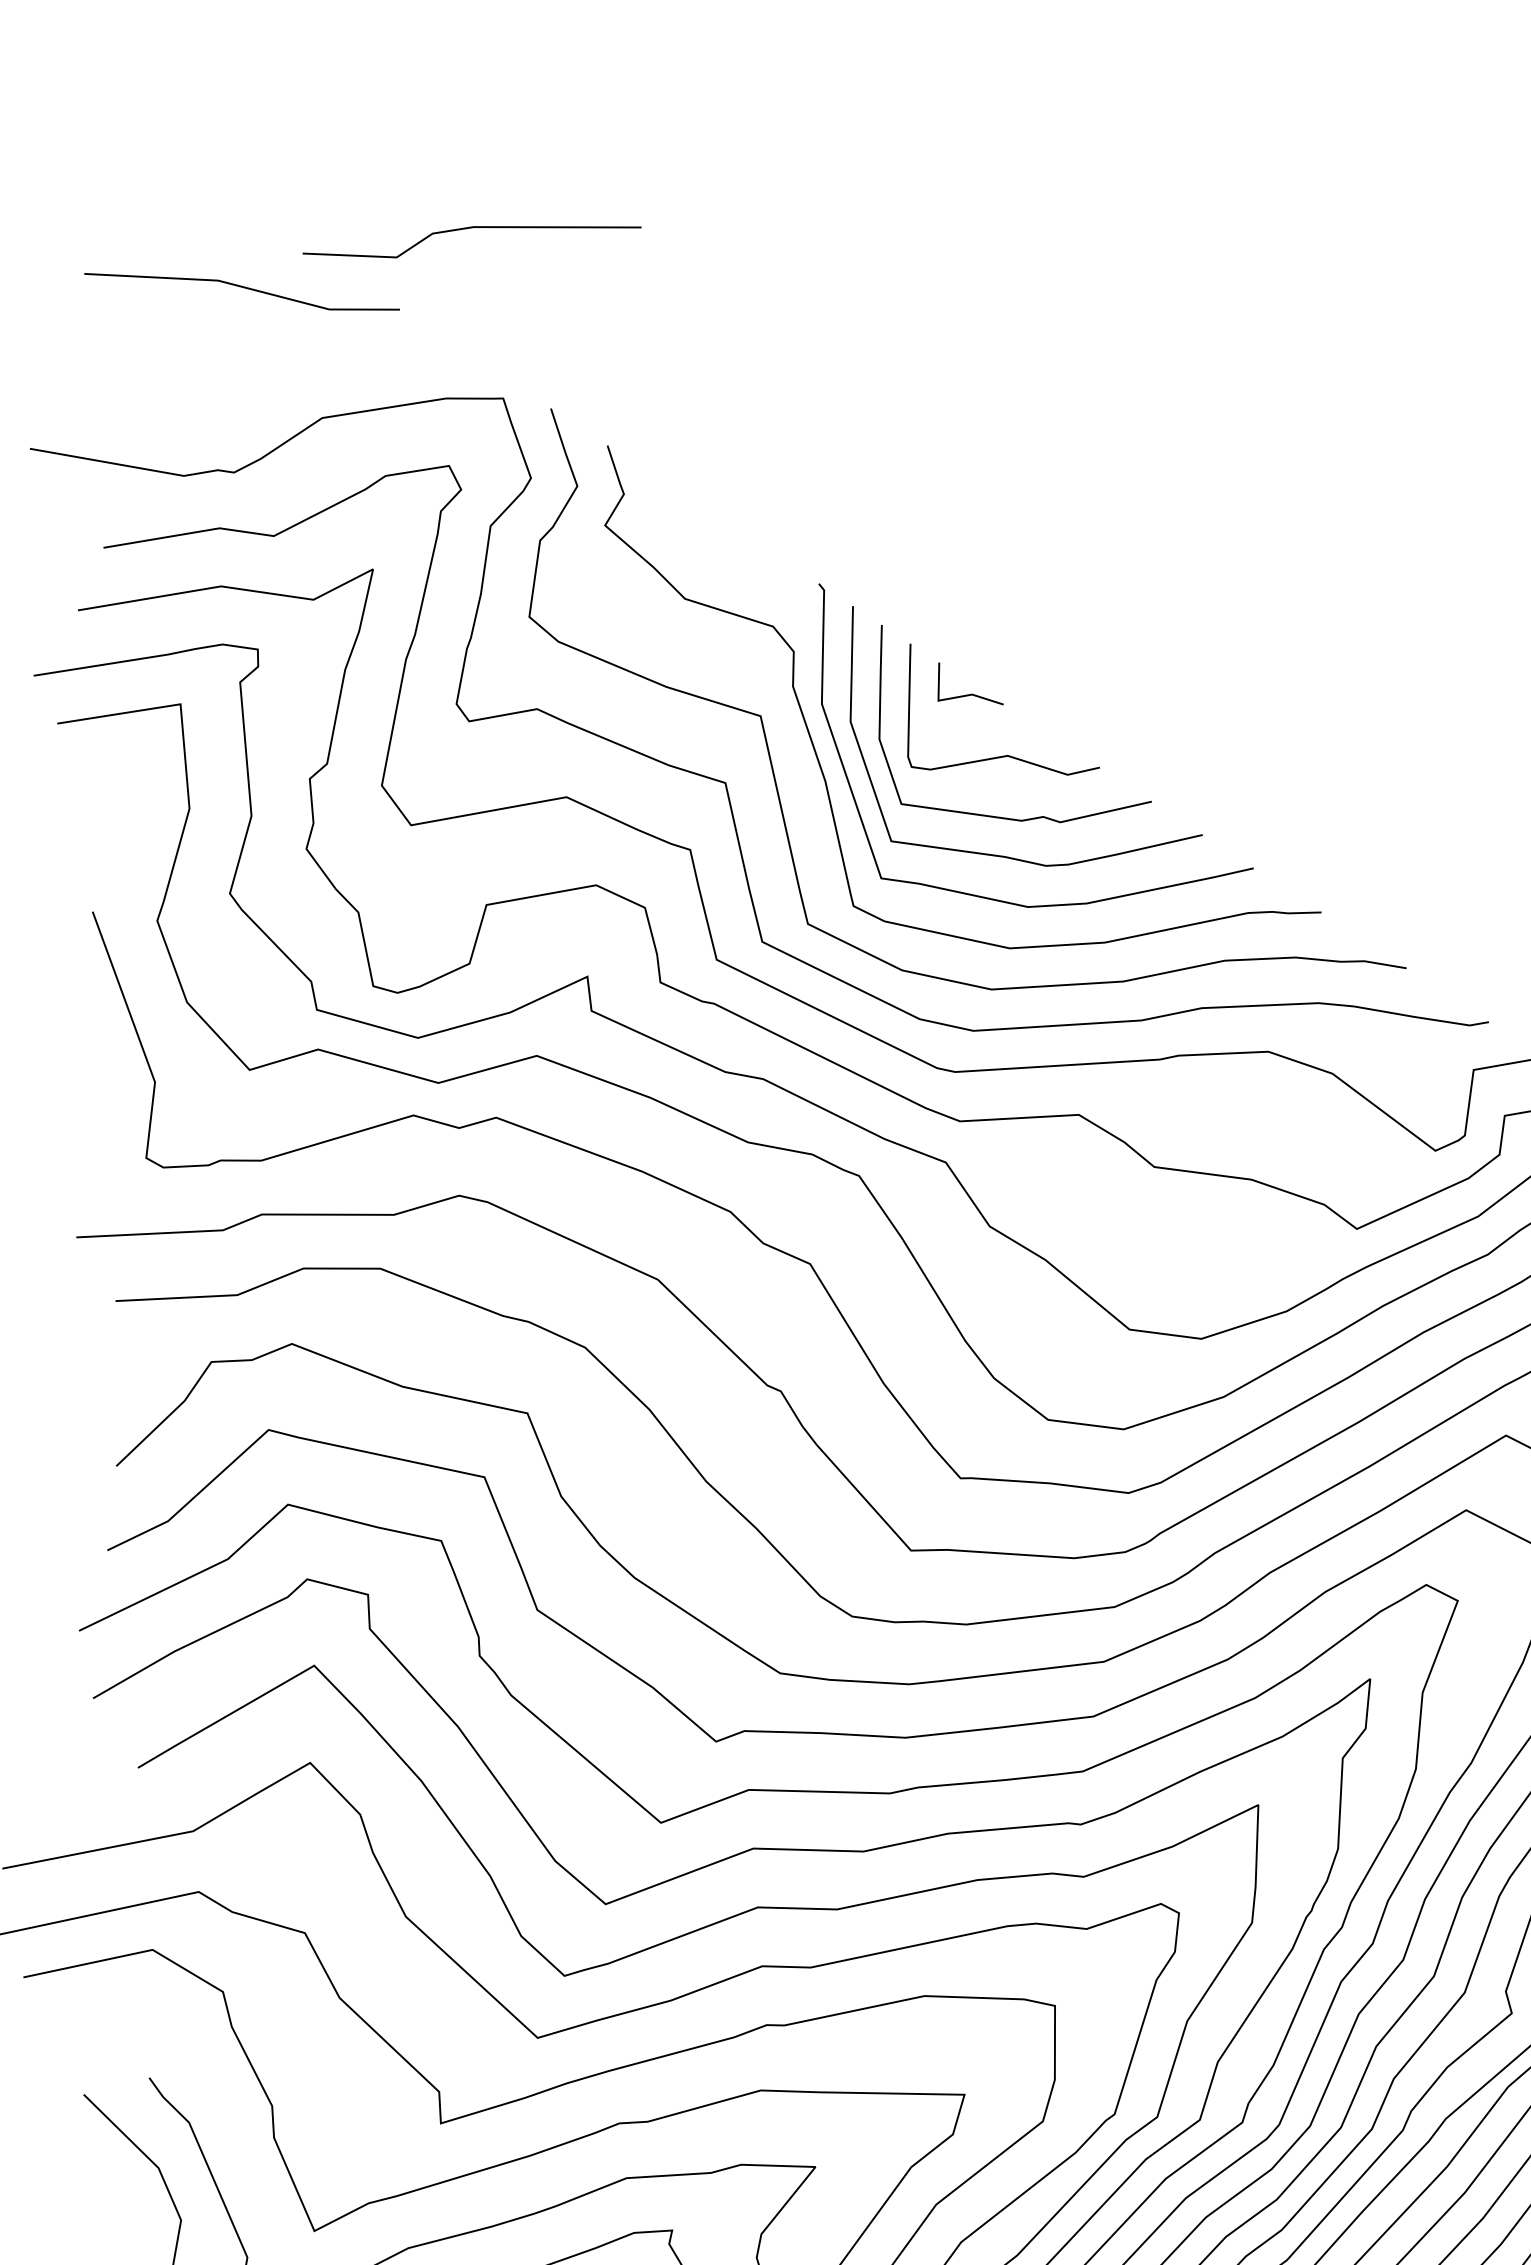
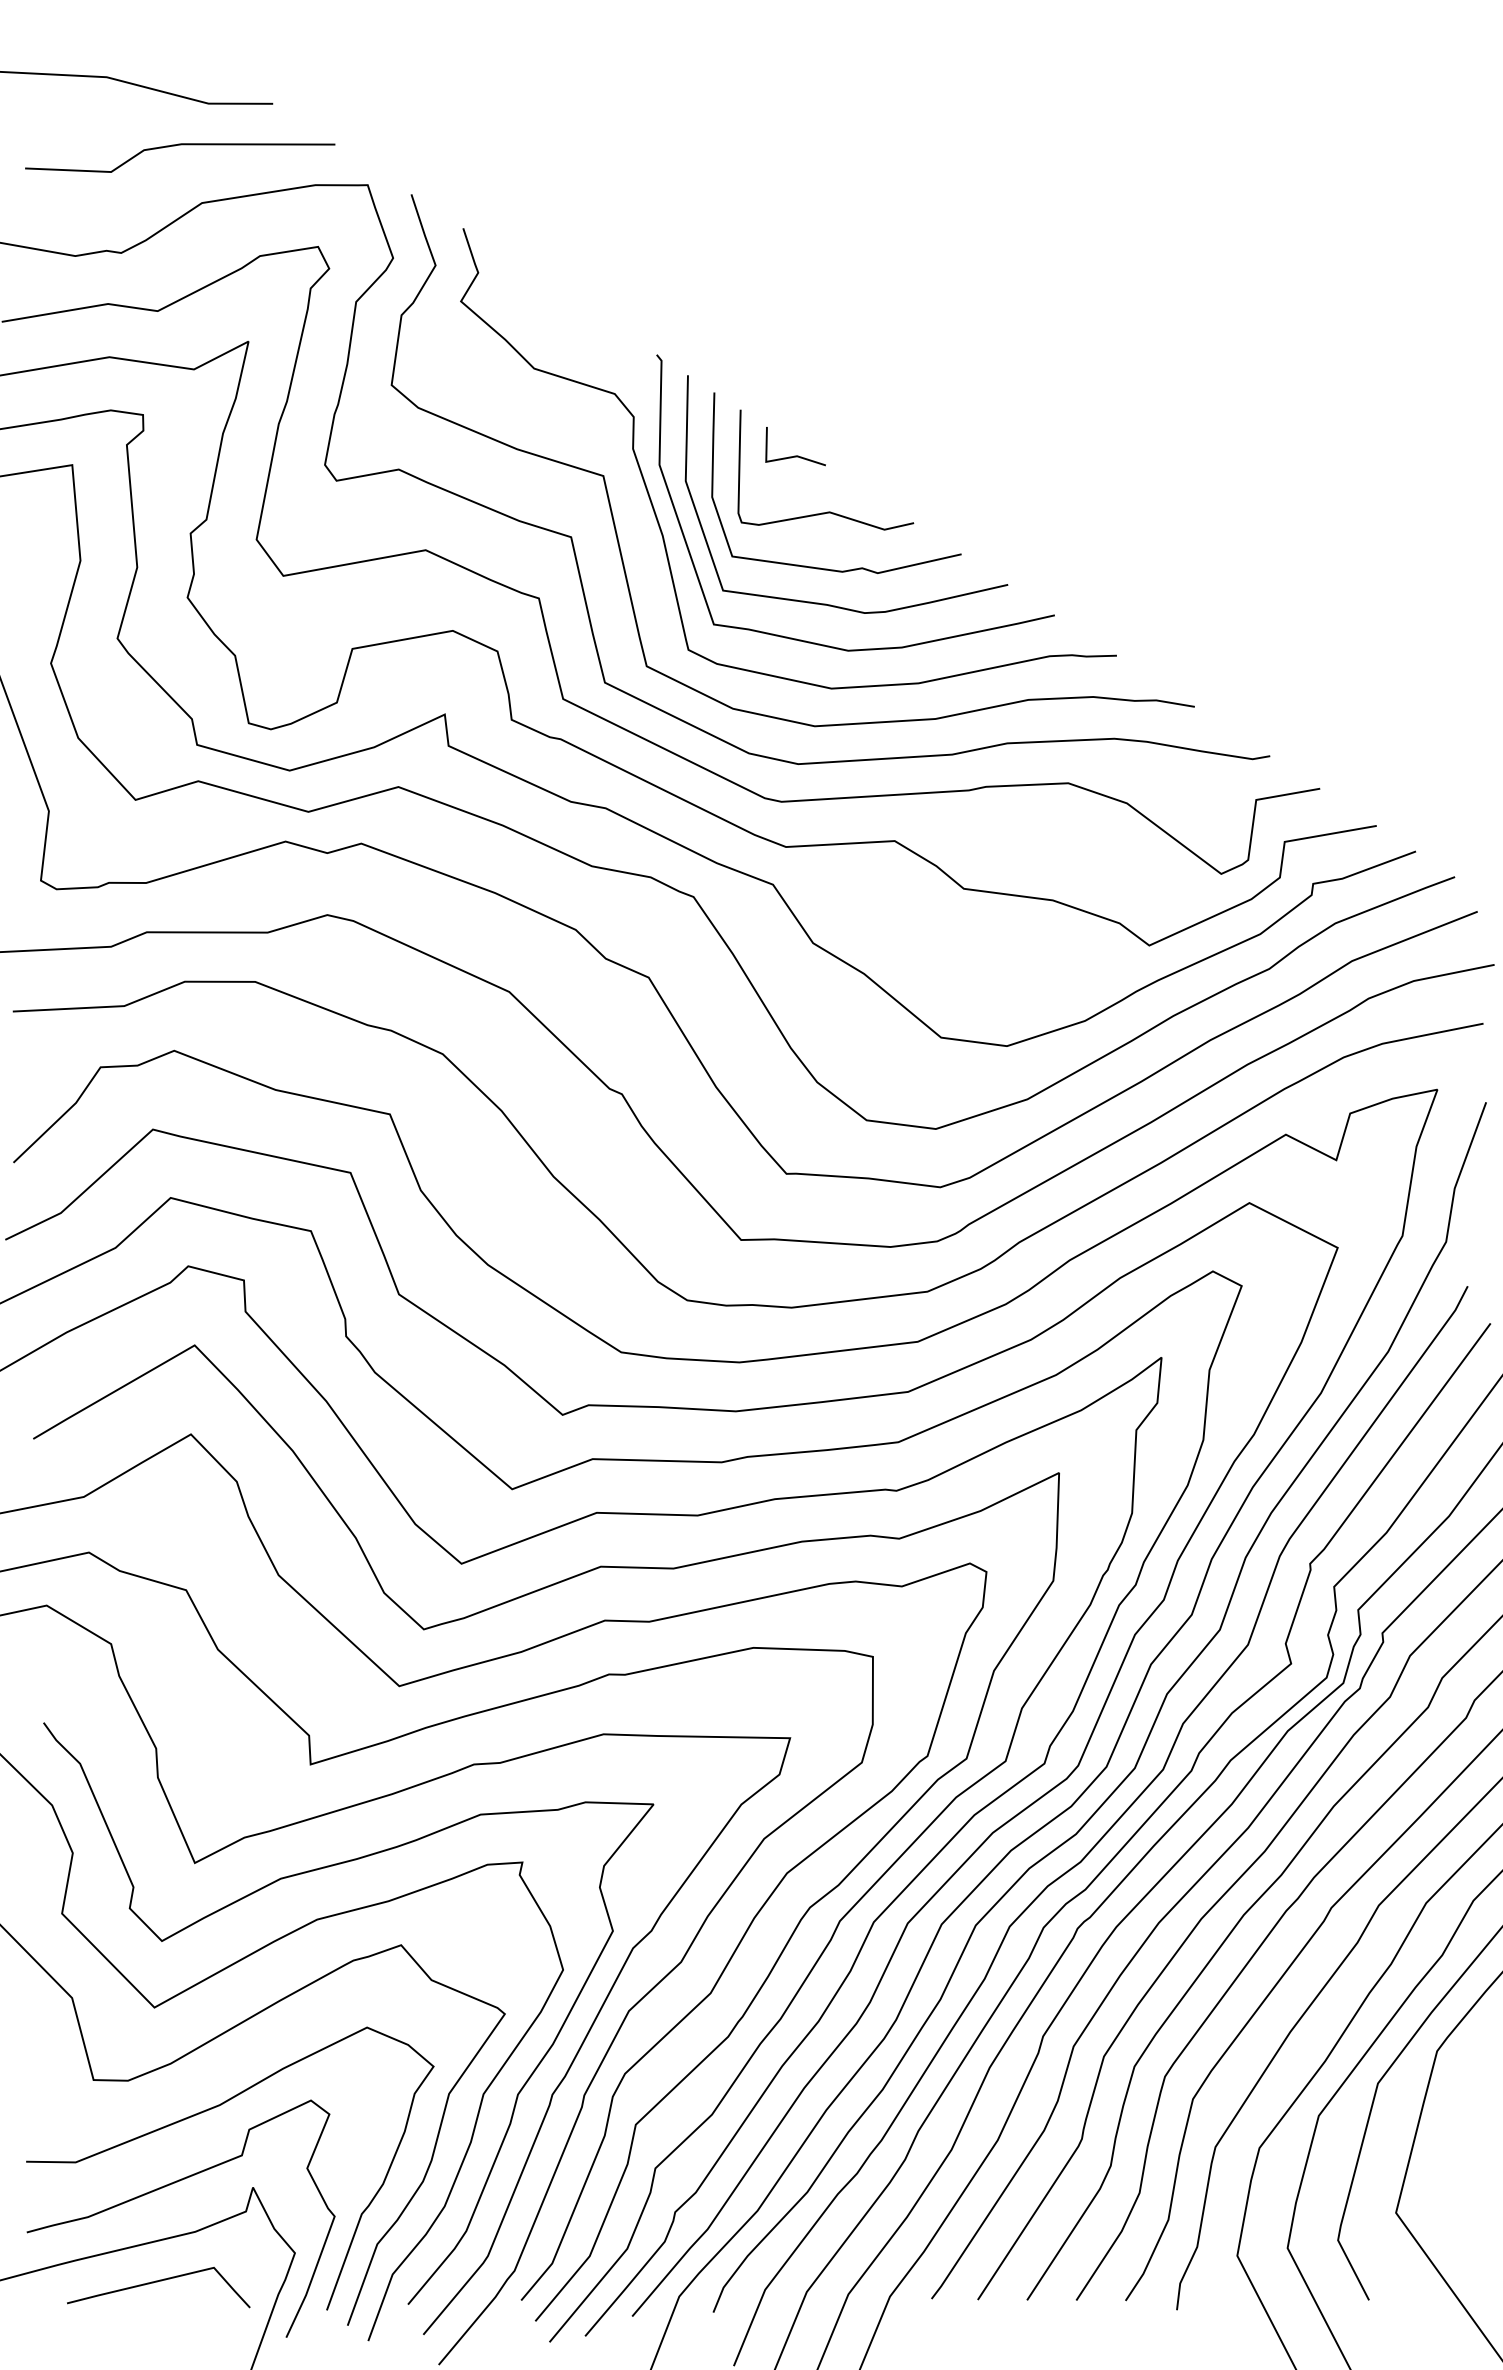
line: (472, 228) -> (180, 145), moved

